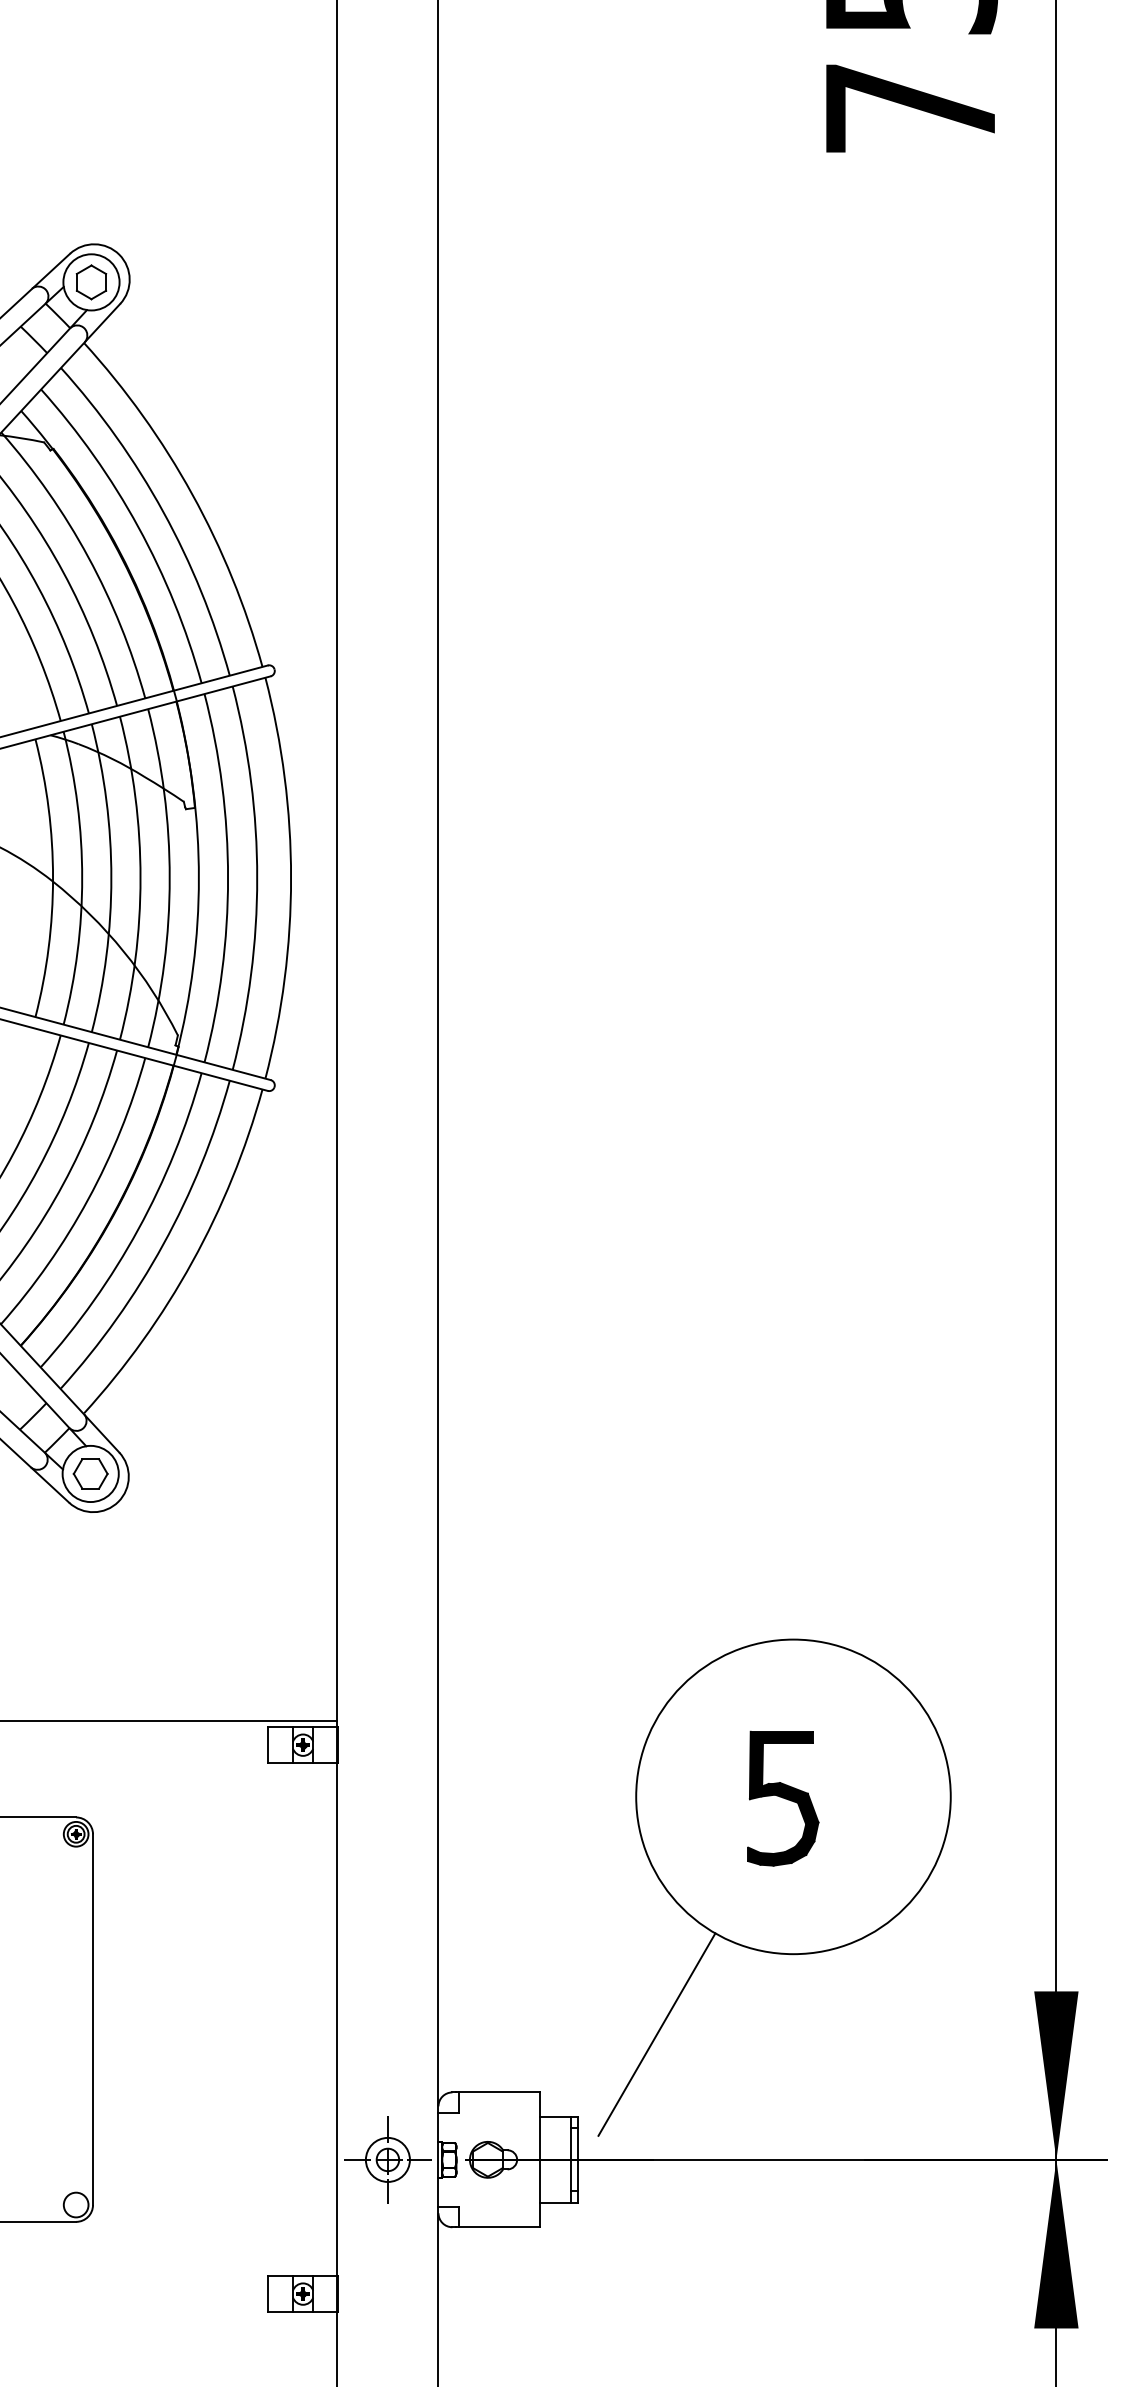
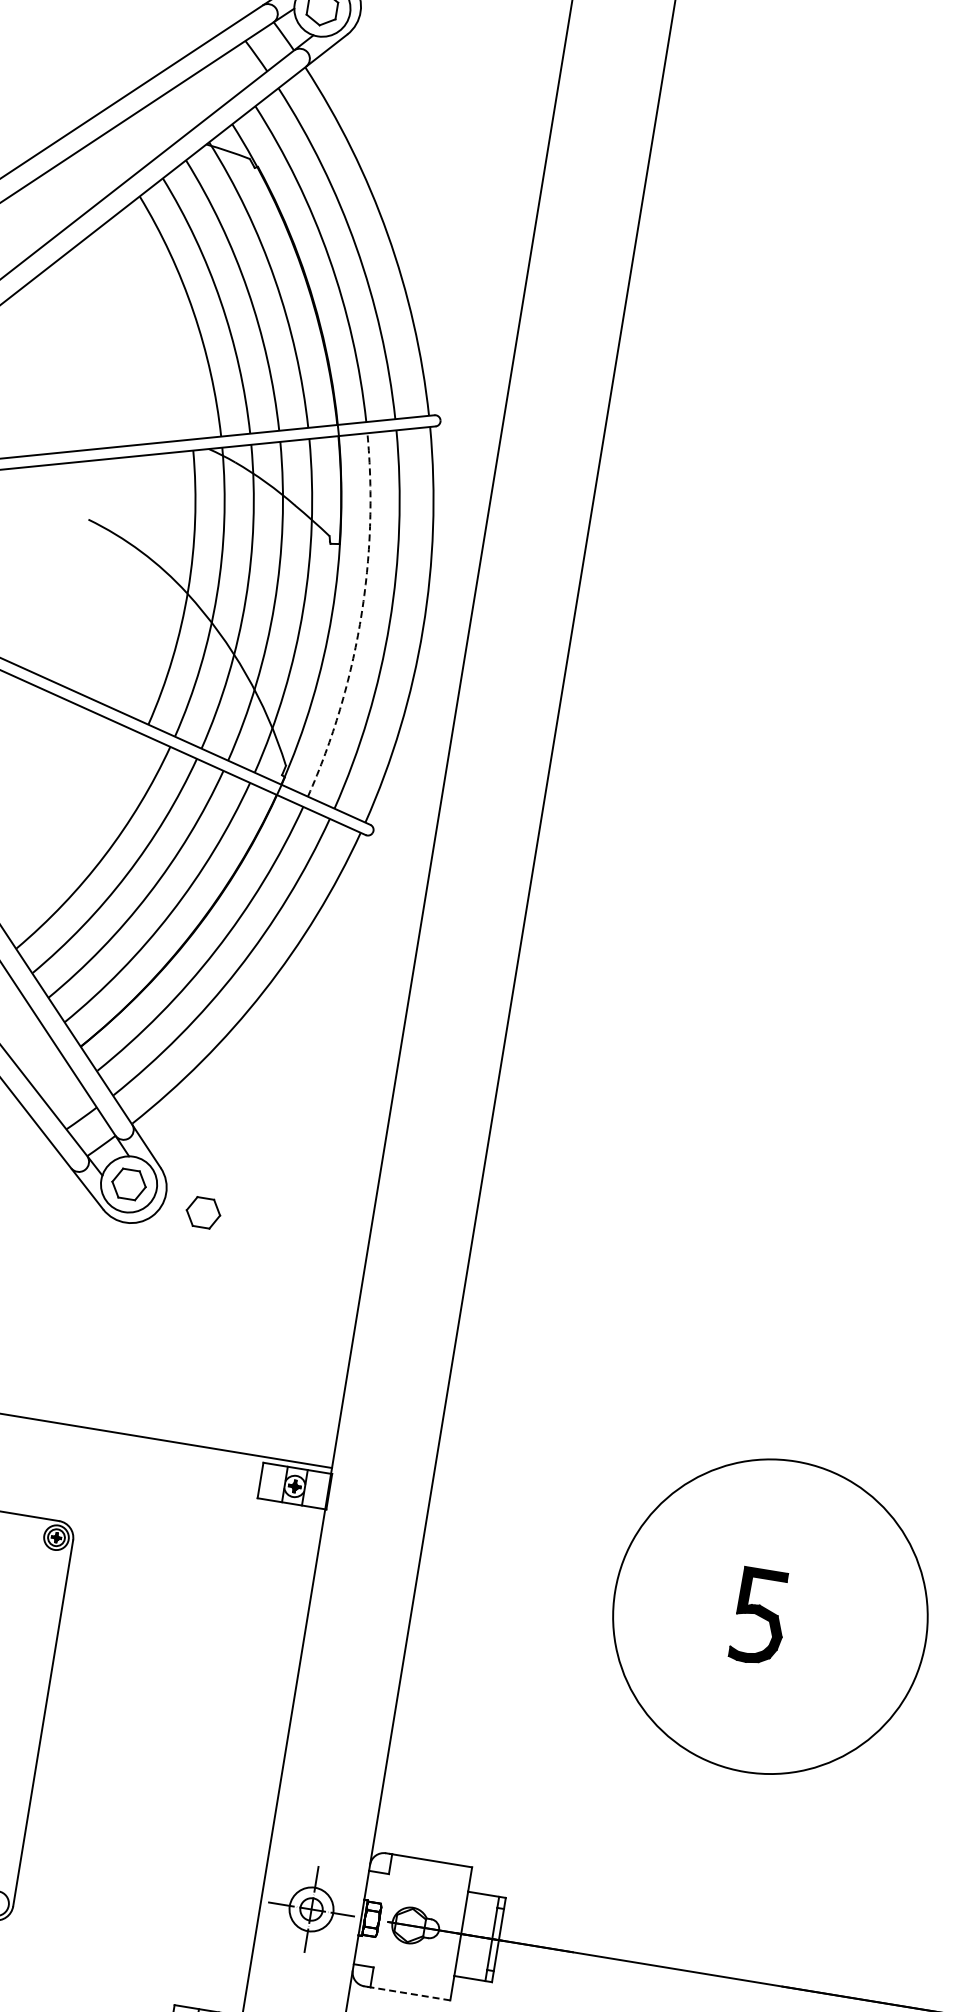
arc: (228, 878) -> (361, 619), solid -> dashed
part: (168, 1489) -> (203, 1212), added
part: (783, 1798) -> (760, 1616), size x0.7
line: (656, 2034) -> (596, 1829), removed
line: (499, 2227) -> (410, 1994), solid -> dashed

